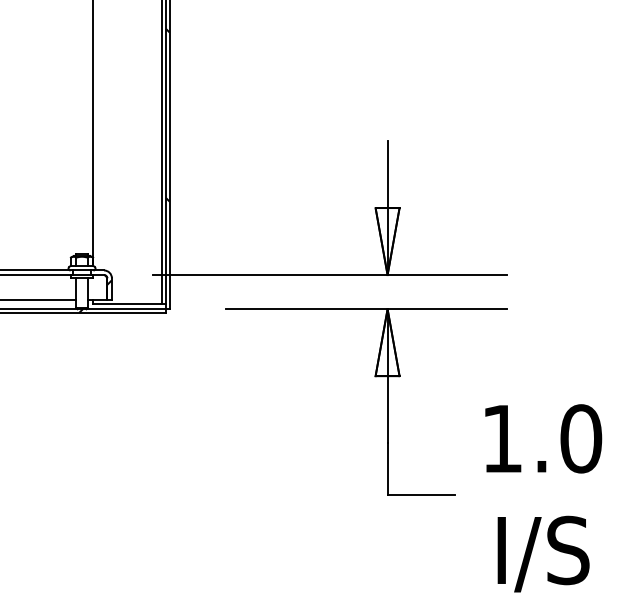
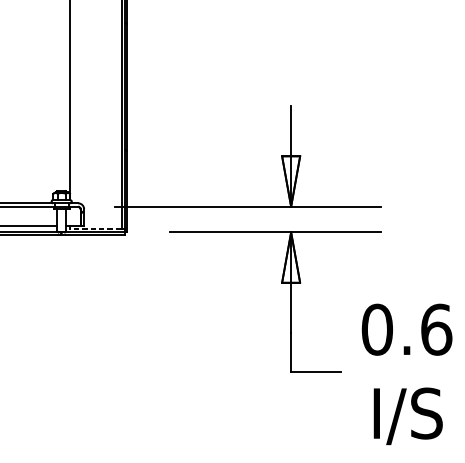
line: (127, 304) -> (95, 228), solid -> dashed
text: (541, 438) -> (406, 329), 1.0 -> 0.6

